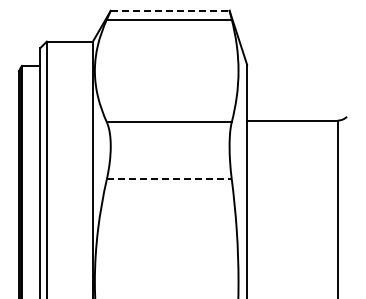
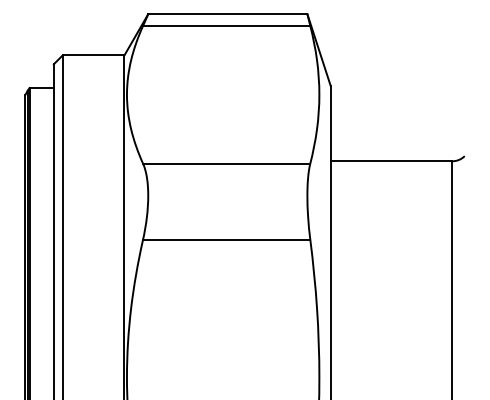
line: (170, 10) -> (228, 13), dashed -> solid
line: (169, 179) -> (226, 240), dashed -> solid

